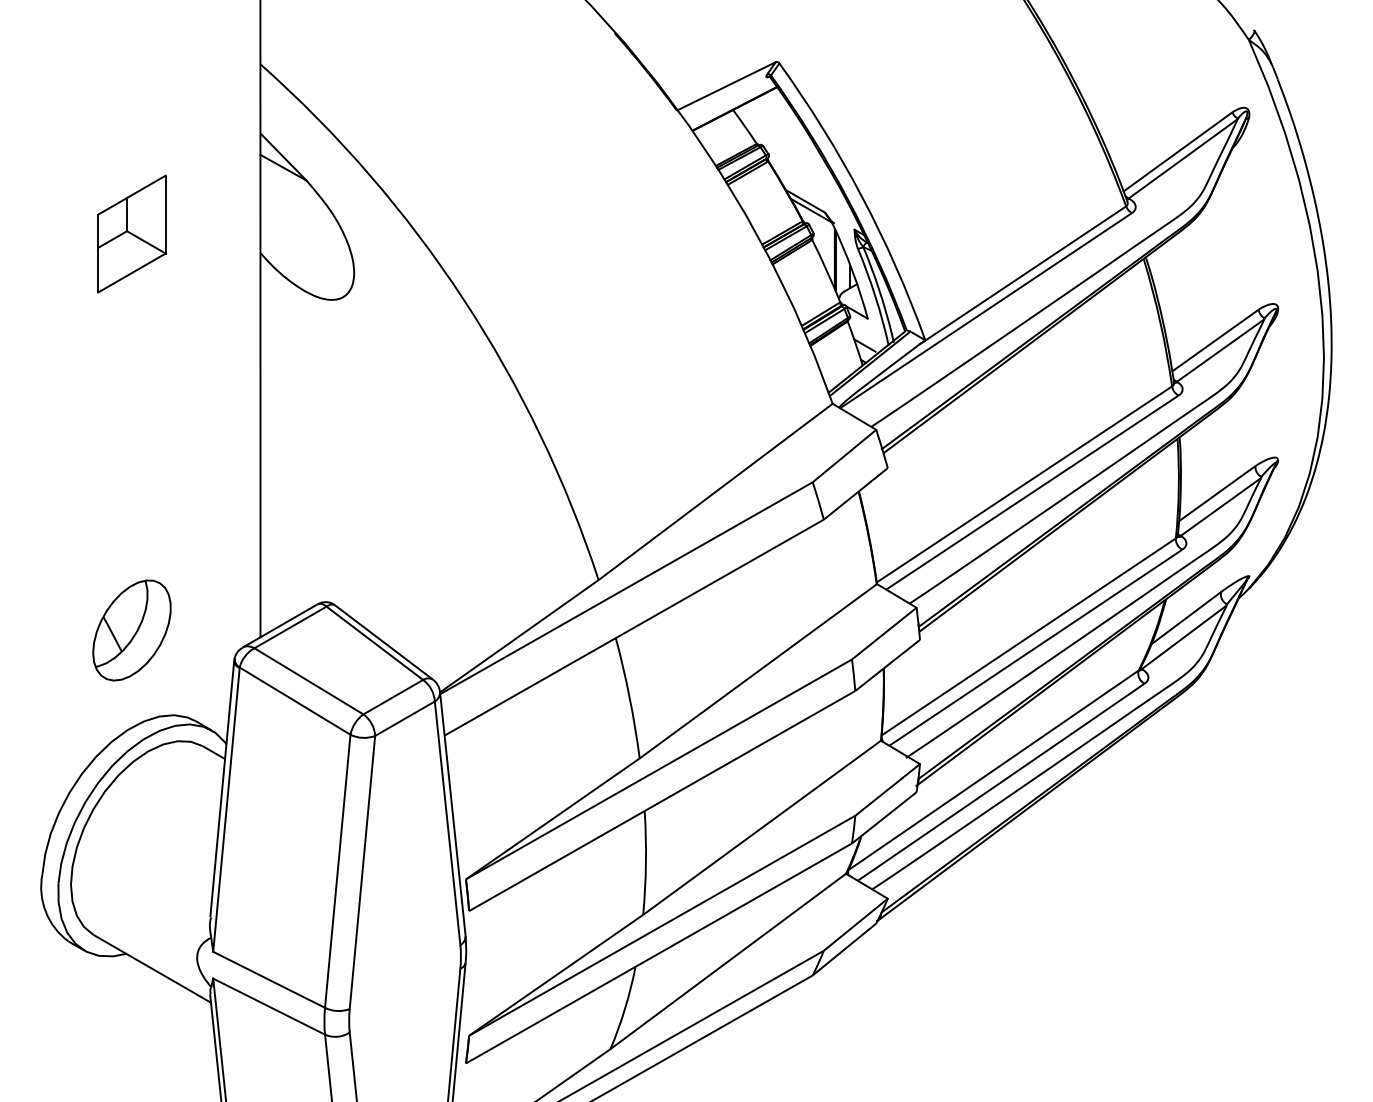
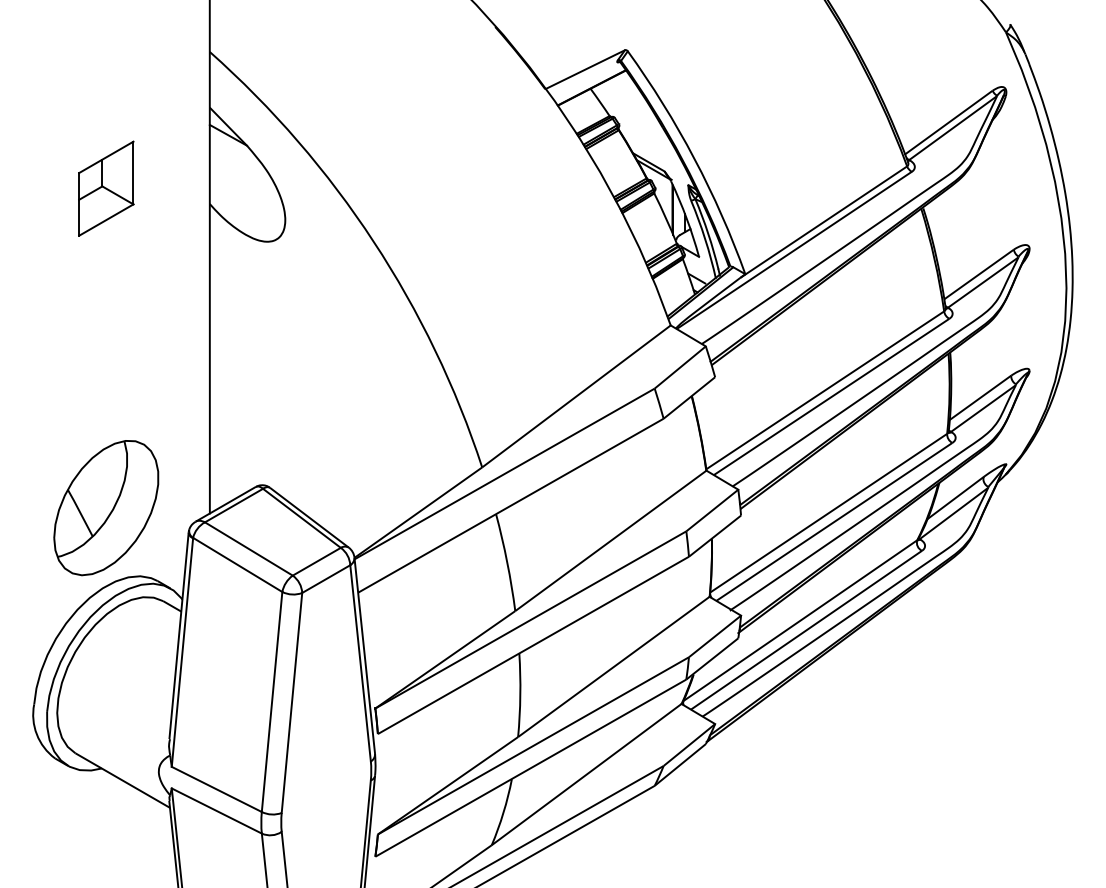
part: (131, 630) -> (105, 508), size x1.67

